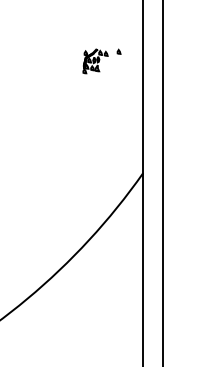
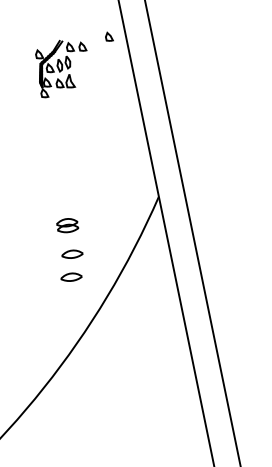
part: (101, 61) -> (76, 64), size x1.67
part: (67, 198) -> (68, 249), added

